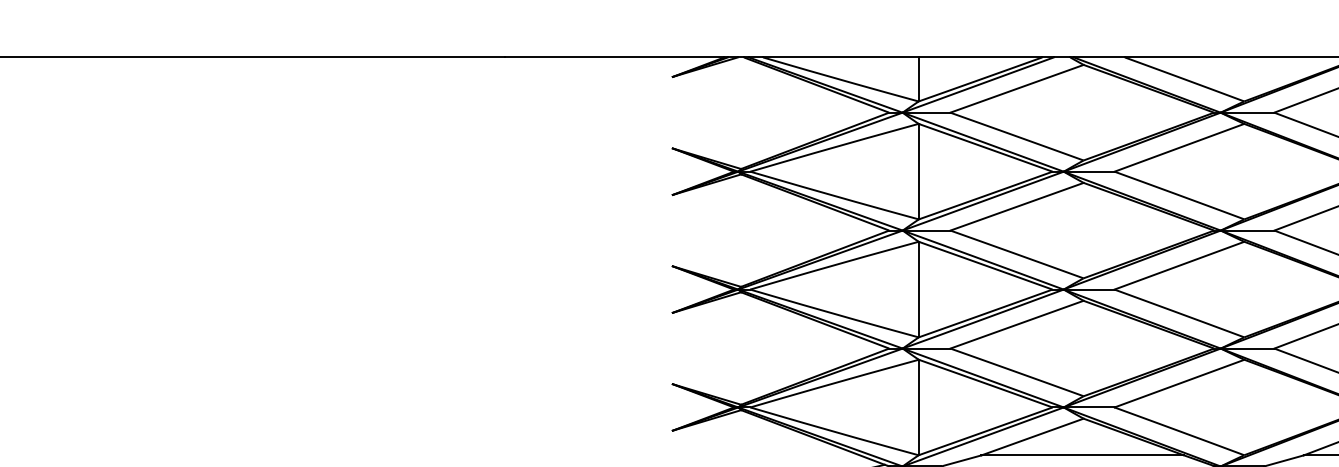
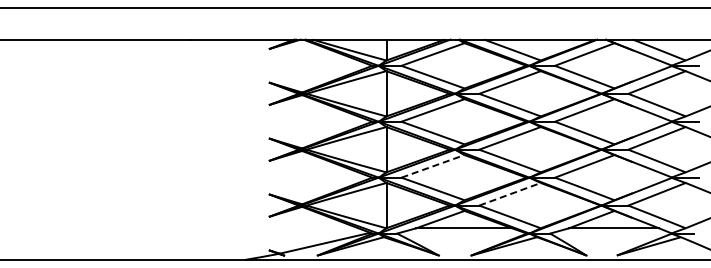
line: (1018, 324) -> (433, 166), solid -> dashed
line: (1180, 384) -> (510, 194), solid -> dashed

